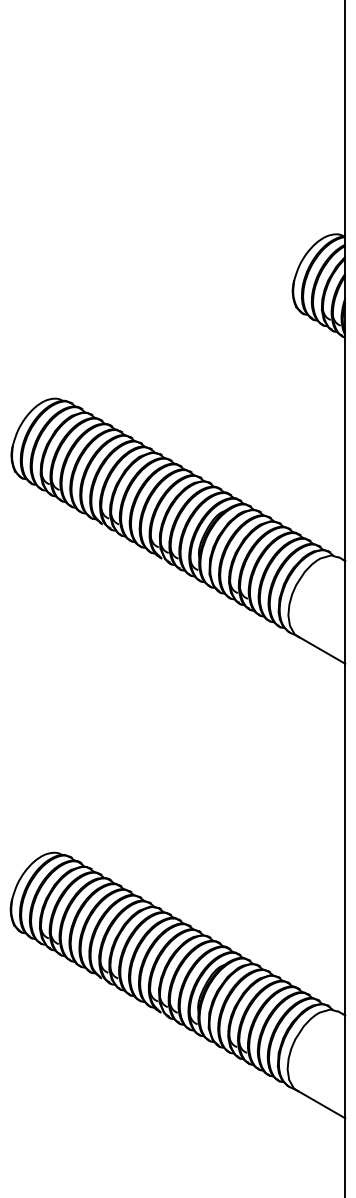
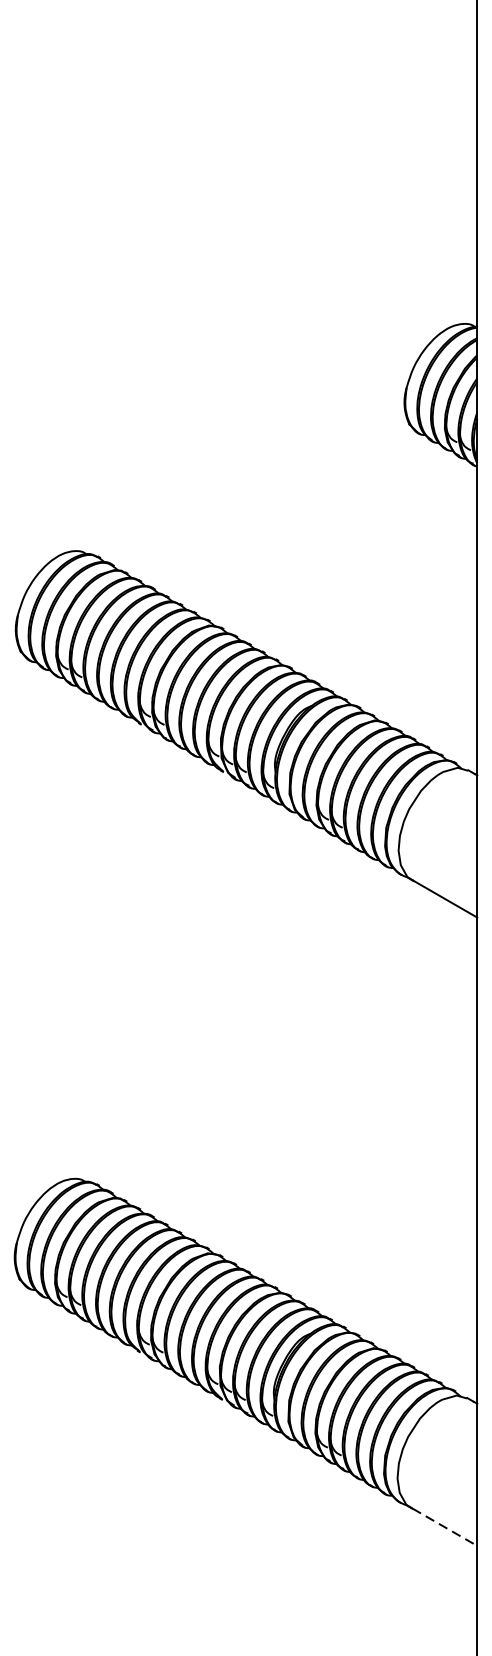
line: (322, 1105) -> (445, 1528), solid -> dashed

